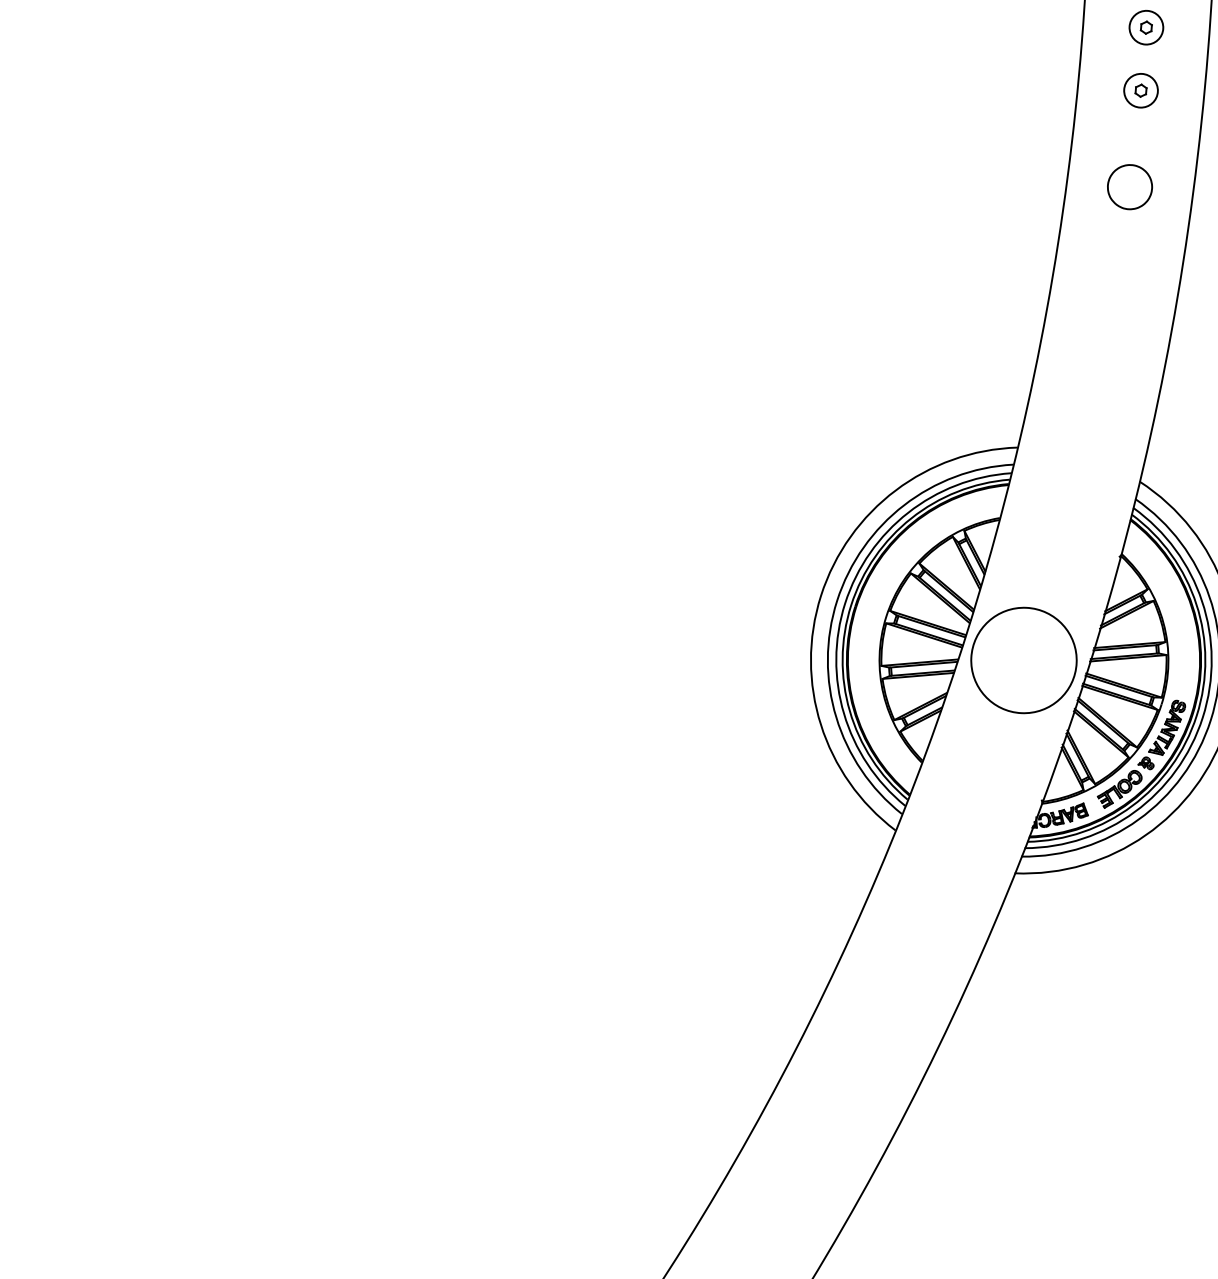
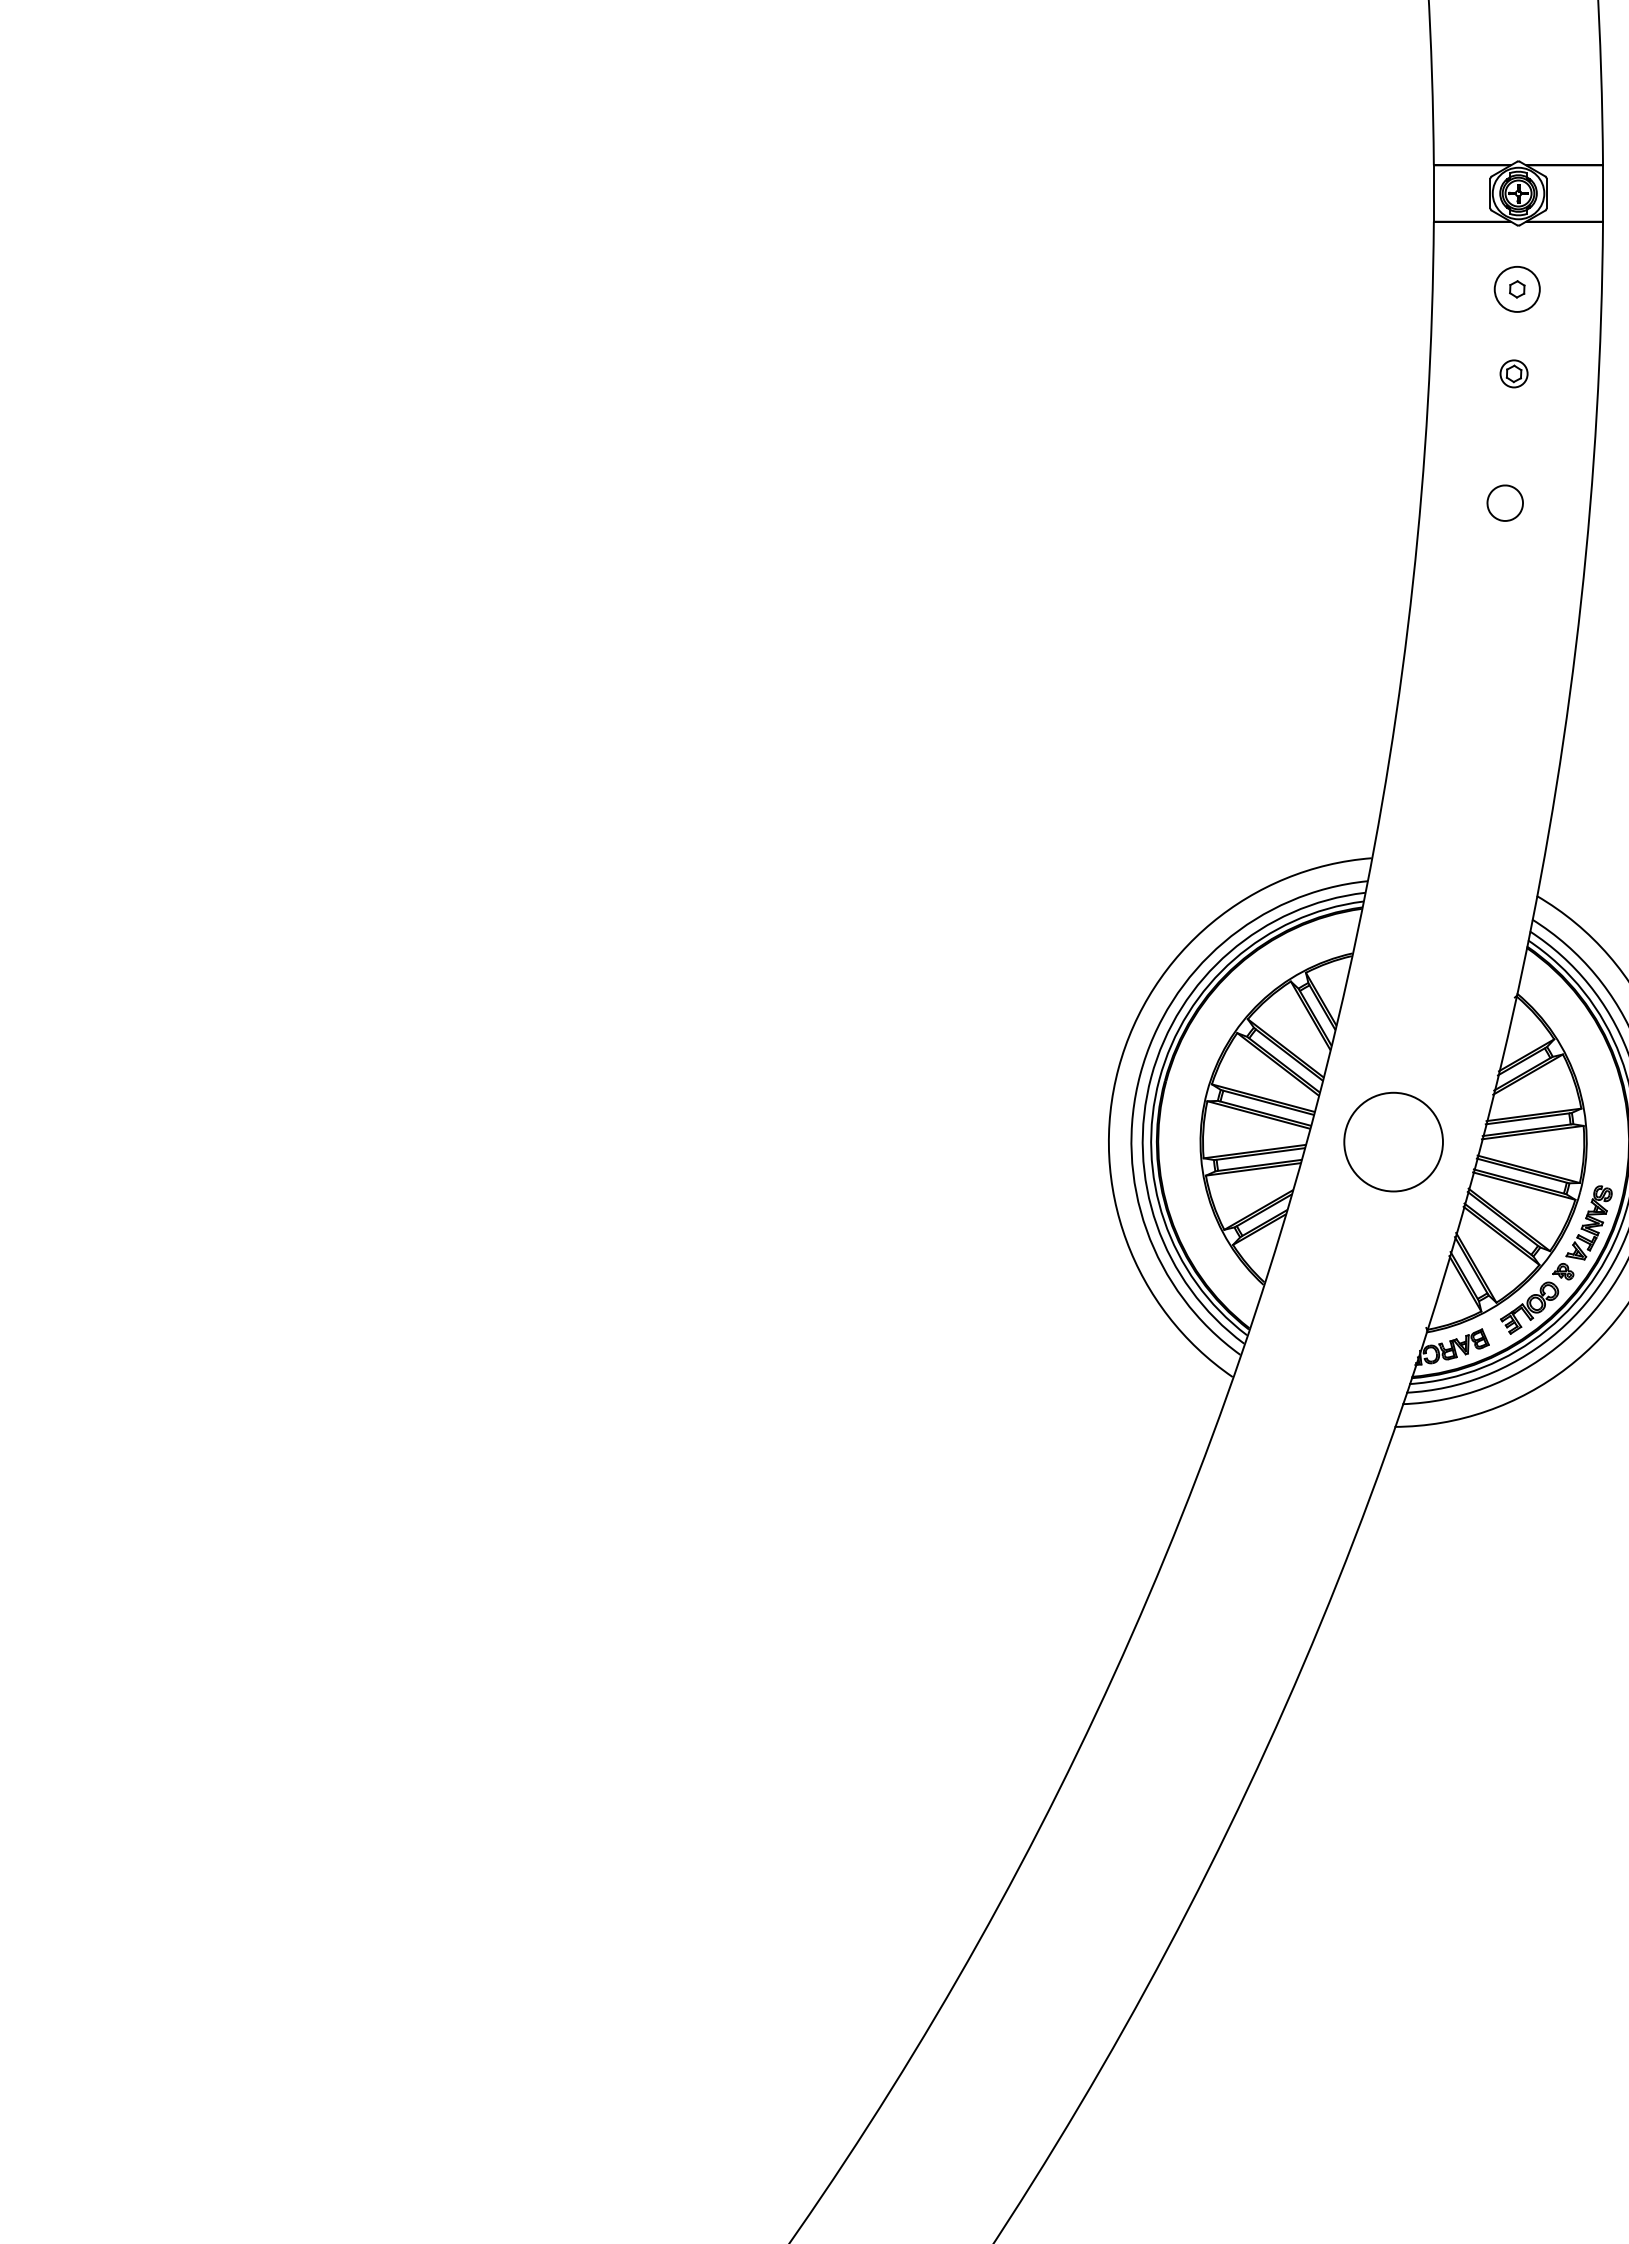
circle: (1140, 90) -> (1513, 373), size x0.6
part: (1129, 186) -> (1504, 502), size x0.6
circle: (1023, 660) -> (1393, 1141), size x0.7

